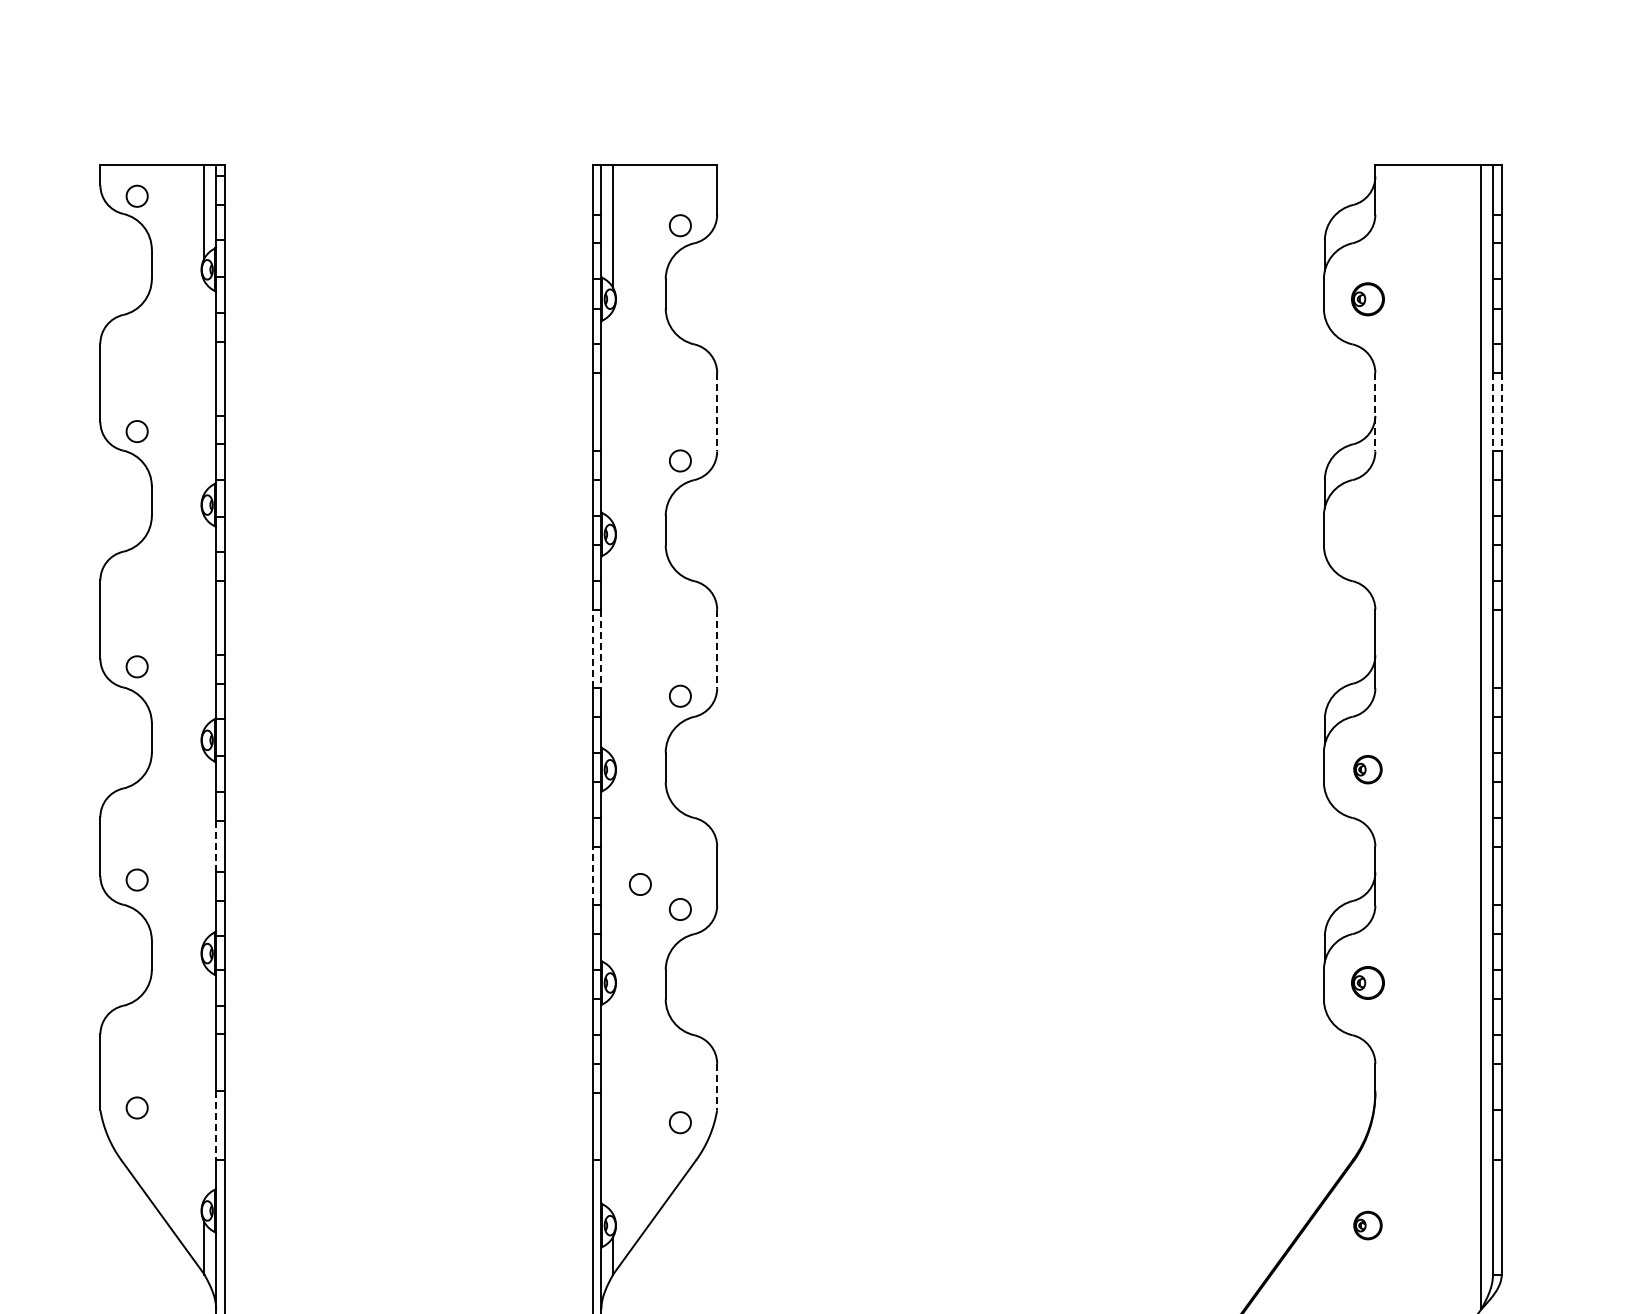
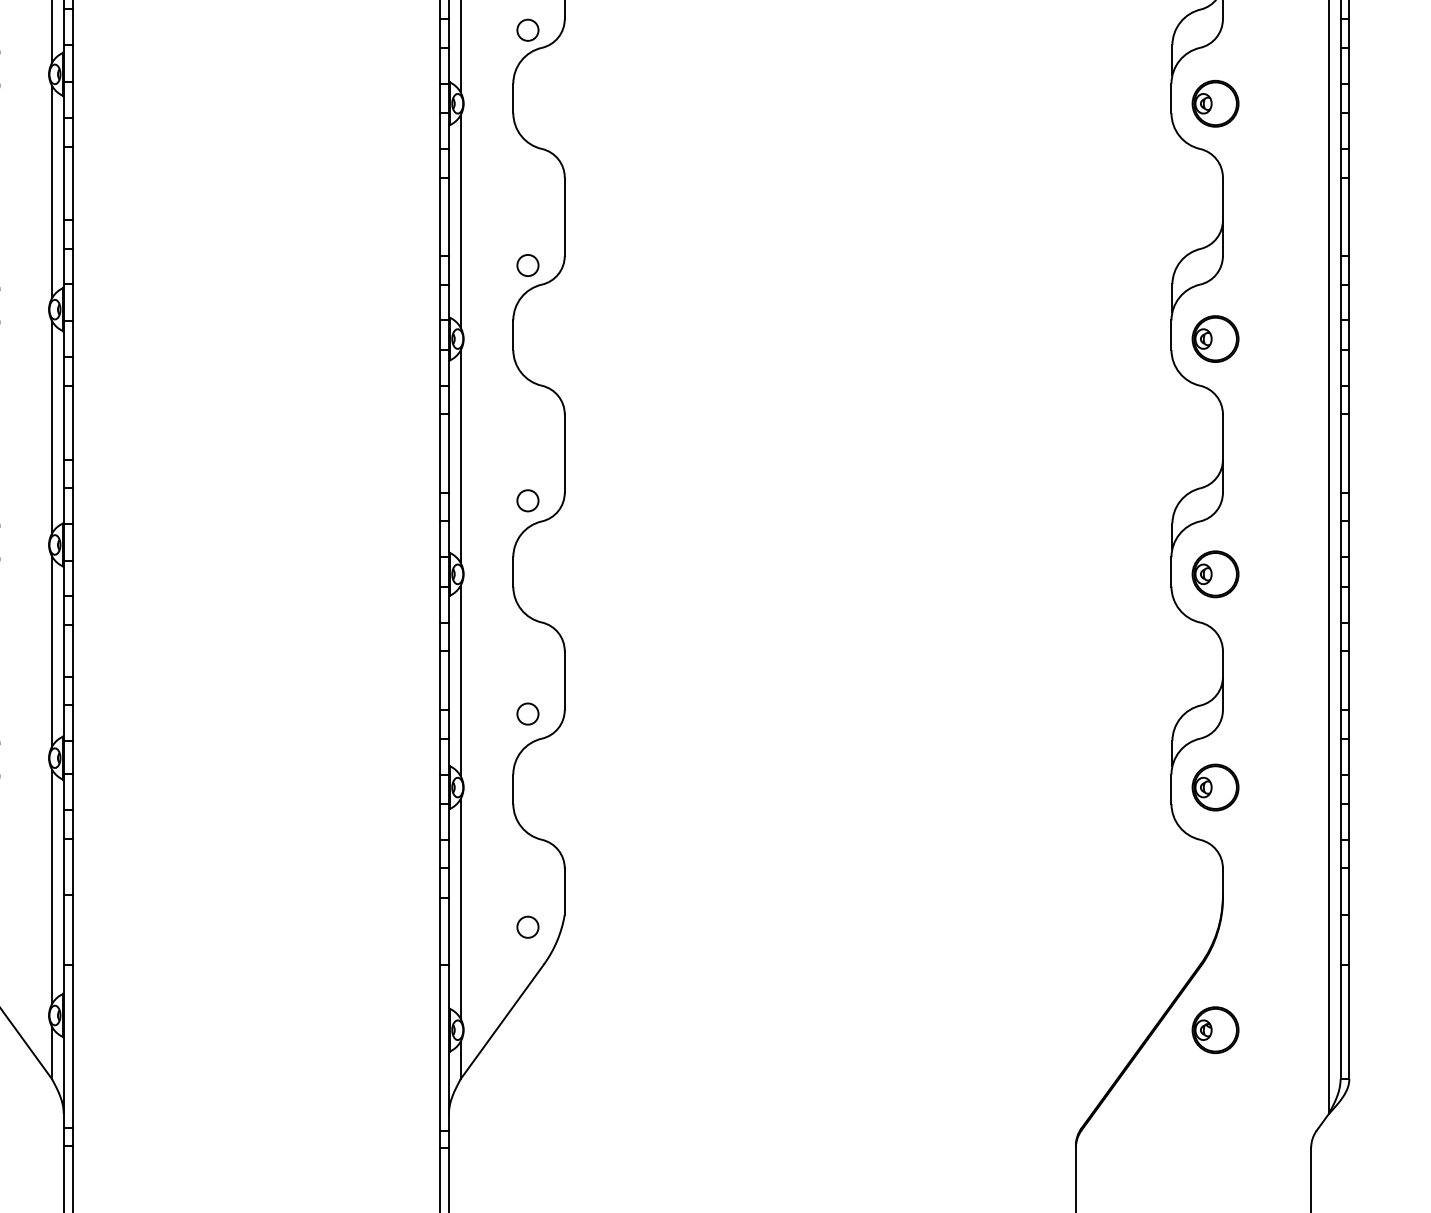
part: (1367, 299) -> (1215, 104), size x1.43
line: (204, 387) -> (52, 192), added
line: (717, 412) -> (565, 217), dashed -> solid
line: (1375, 412) -> (1223, 217), dashed -> solid
line: (1493, 412) -> (1341, 217), dashed -> solid
line: (1501, 412) -> (1349, 217), dashed -> solid
line: (613, 416) -> (461, 221), added
part: (1367, 534) -> (1215, 339), added
line: (204, 622) -> (52, 427), added
line: (592, 648) -> (440, 453), dashed -> solid
line: (601, 649) -> (449, 454), dashed -> solid
line: (717, 649) -> (565, 454), dashed -> solid
line: (613, 651) -> (461, 456), added
part: (1367, 769) -> (1215, 574), size x1.67
line: (204, 846) -> (52, 651), added
line: (216, 846) -> (64, 651), dashed -> solid
line: (592, 875) -> (440, 680), dashed -> solid
line: (613, 876) -> (461, 681), added
circle: (639, 884) -> (487, 689), removed
part: (1367, 982) -> (1215, 787), size x1.43
line: (204, 1081) -> (52, 886), added
line: (717, 1087) -> (565, 892), dashed -> solid
line: (613, 1104) -> (461, 909), added
line: (216, 1125) -> (64, 930), dashed -> solid
part: (1367, 1225) -> (1215, 1030), size x1.67

